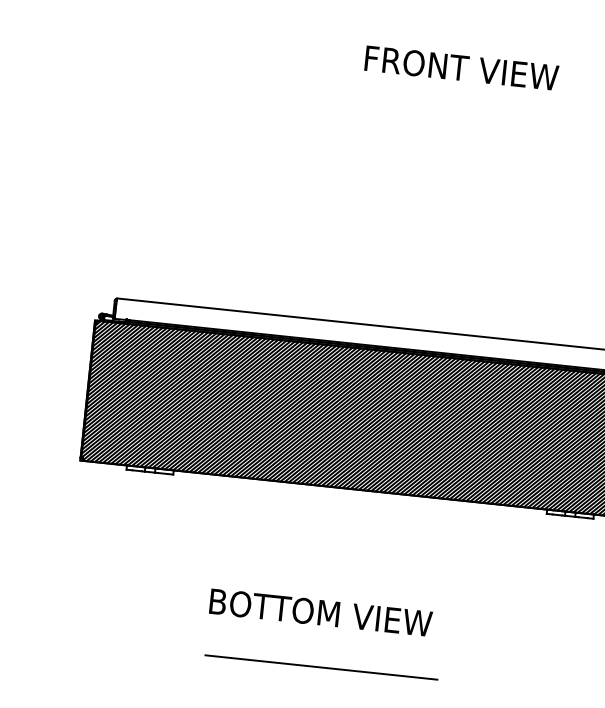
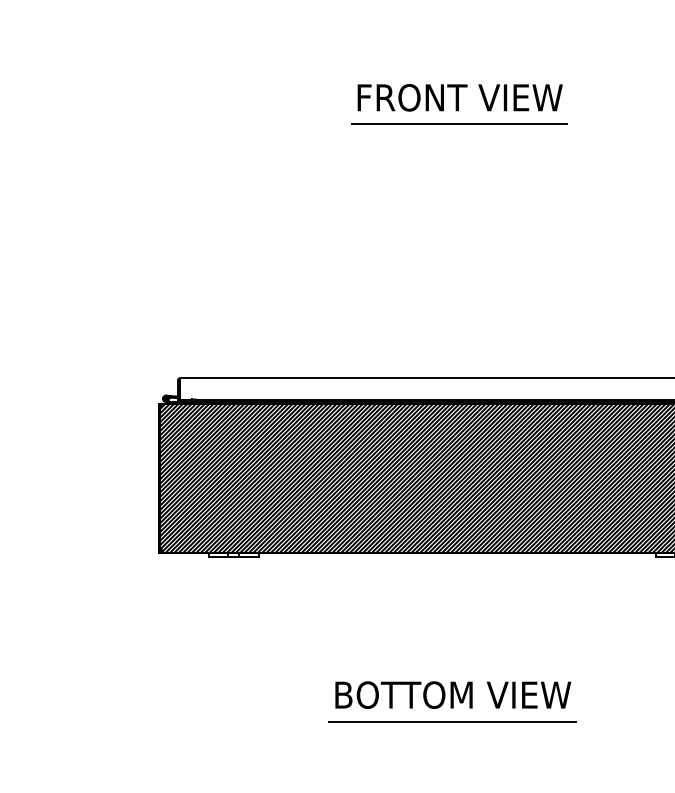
text: (461, 67) -> (459, 97), moved
line: (404, 87) -> (459, 124), added
text: (321, 612) -> (453, 694), moved
line: (321, 667) -> (452, 721), moved

